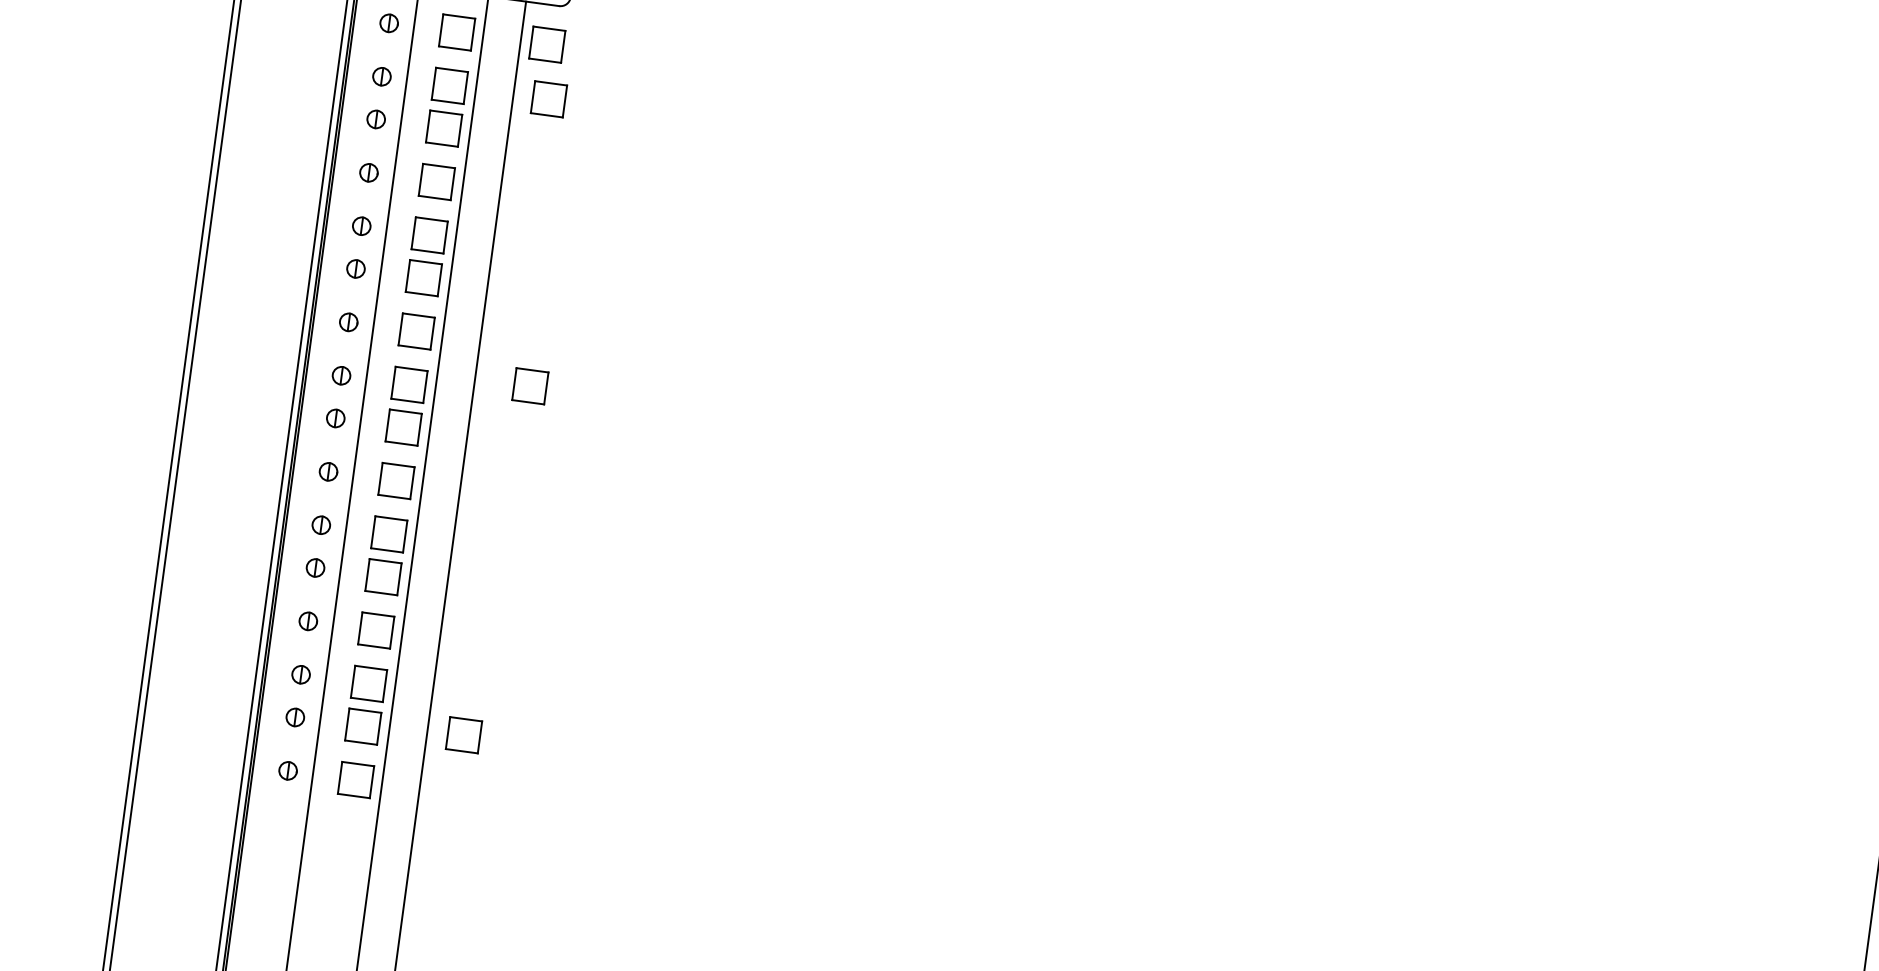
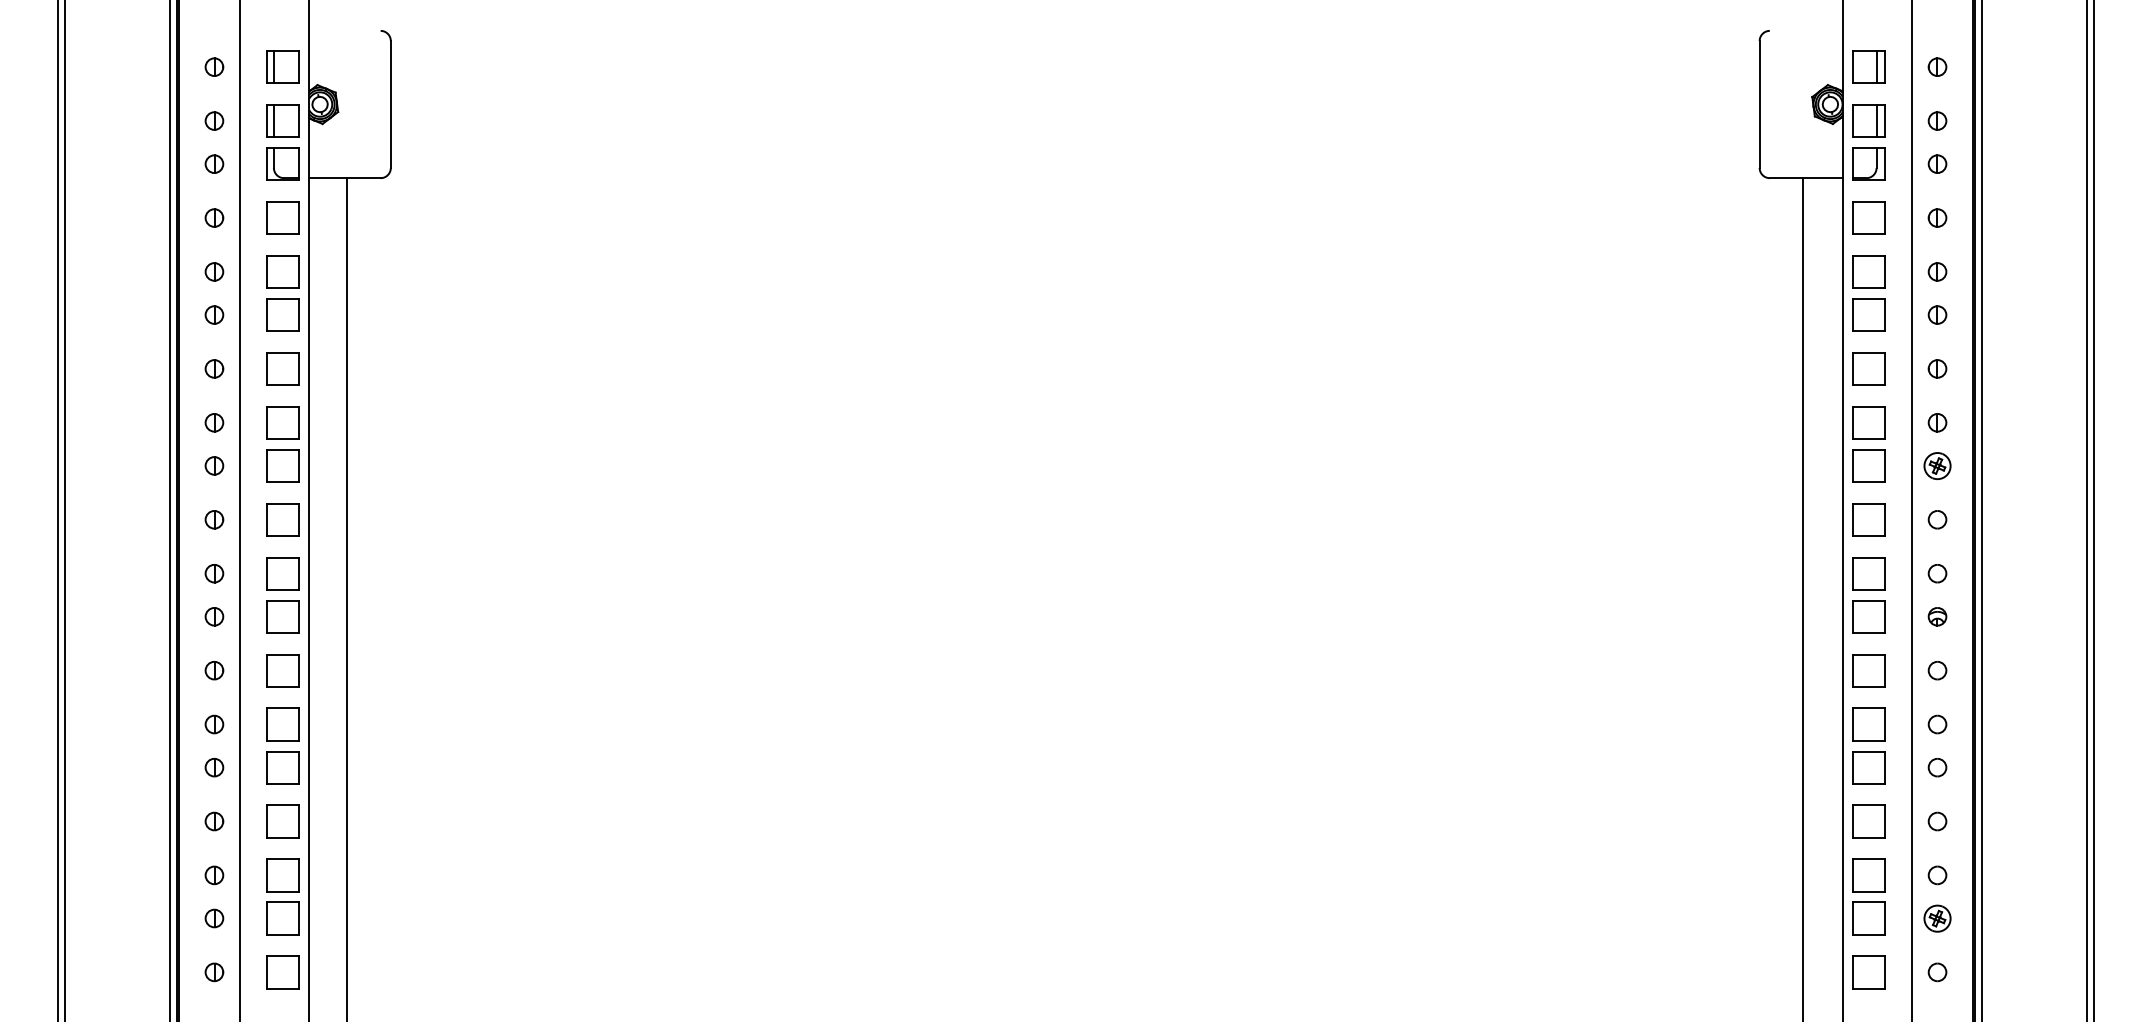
part: (546, 44) -> (373, 217), removed
part: (548, 98) -> (382, 271), removed
part: (529, 385) -> (402, 558), removed
part: (463, 735) -> (383, 913), removed

